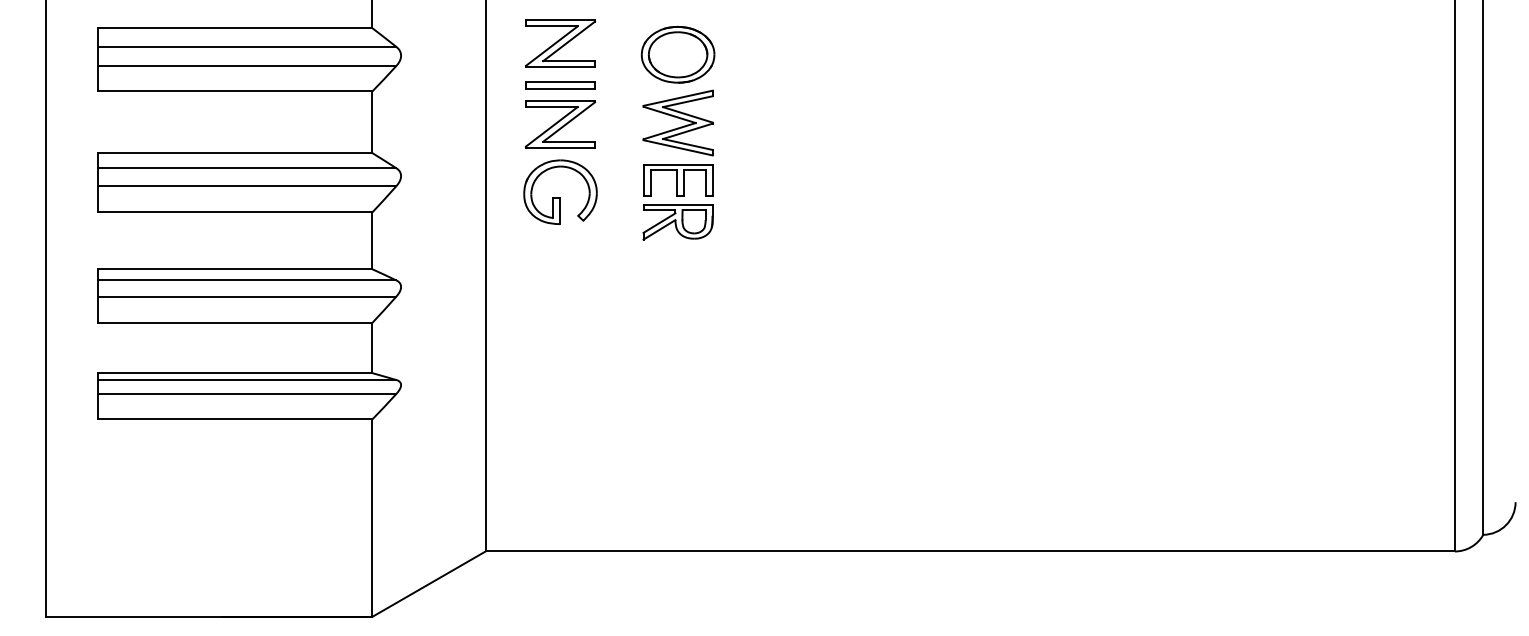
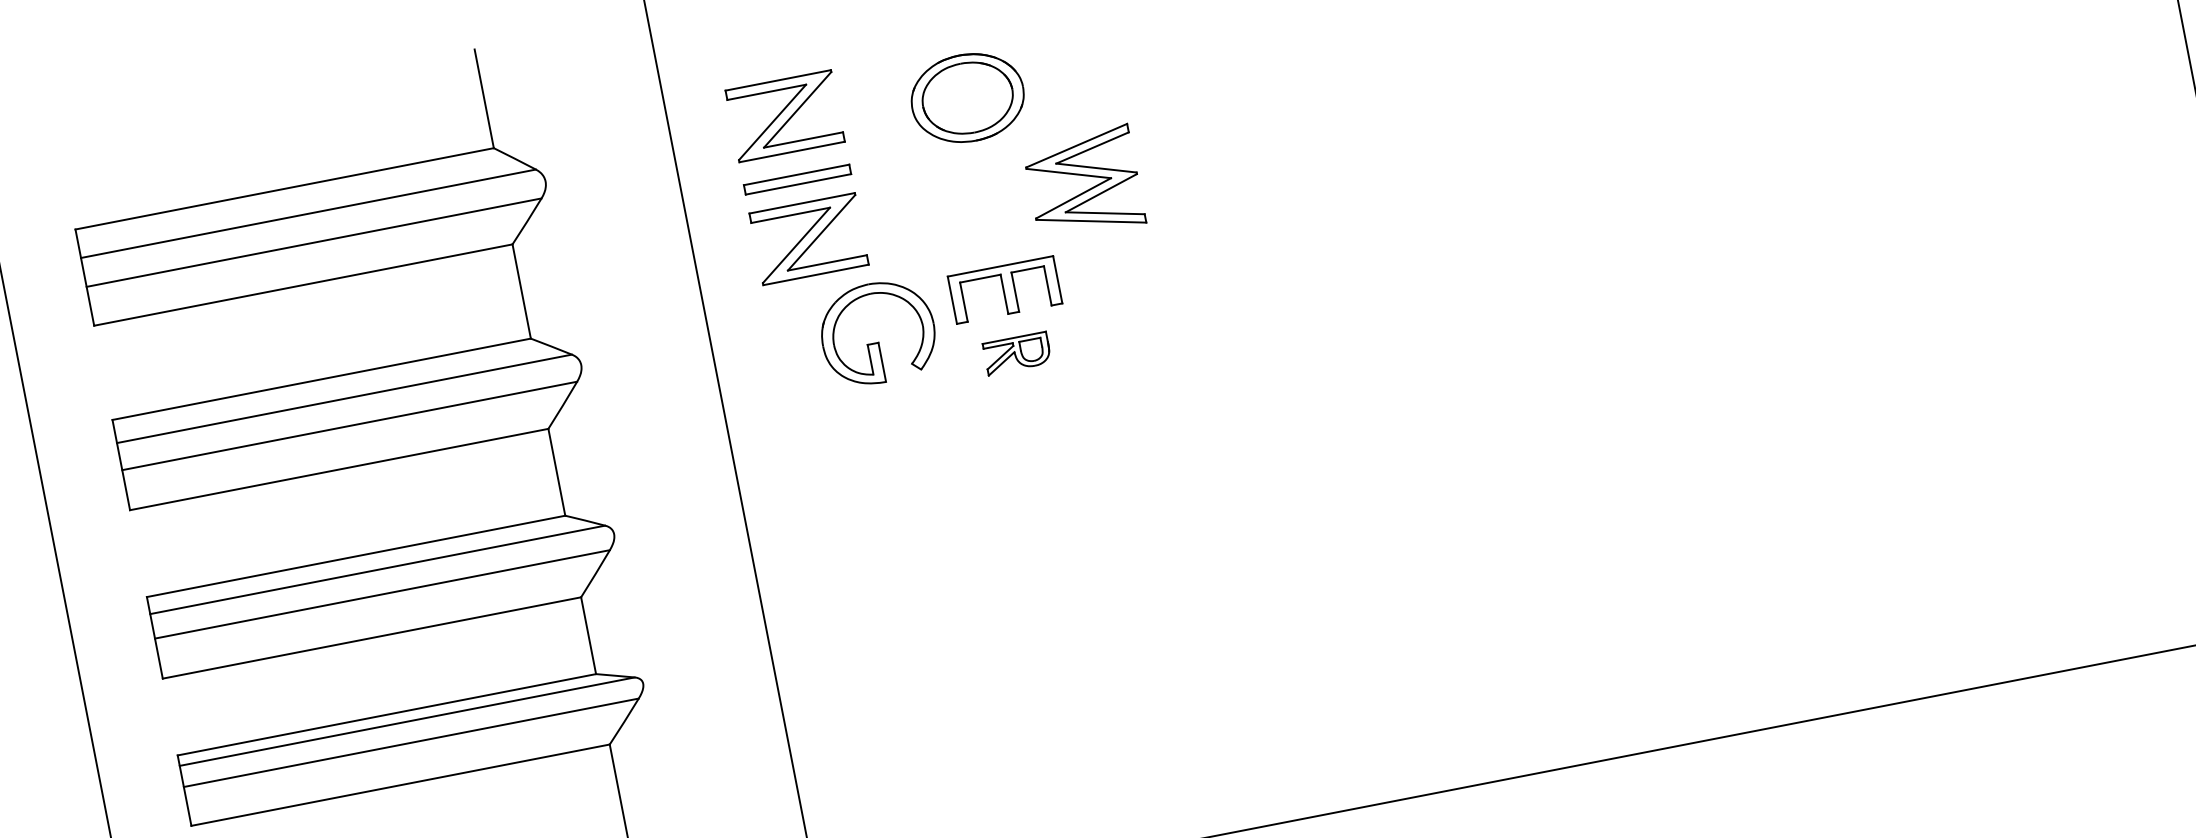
part: (677, 122) -> (1082, 182), moved
part: (560, 191) -> (877, 331), moved
part: (677, 222) -> (1016, 353), size x0.6

